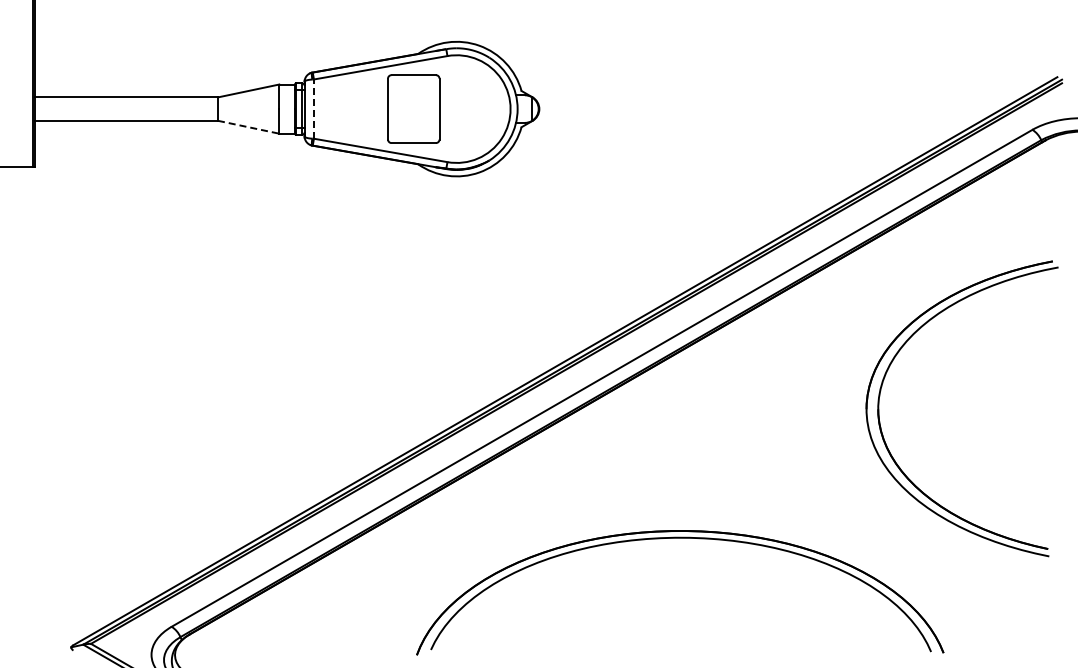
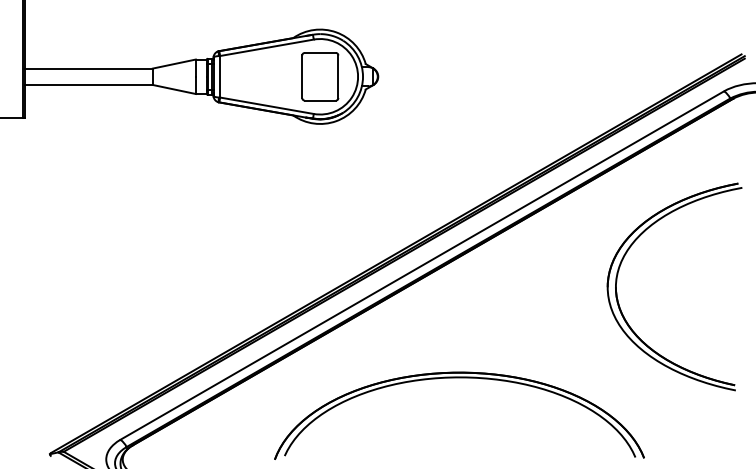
part: (413, 108) -> (320, 76), moved
line: (313, 109) -> (219, 77), dashed -> solid
line: (249, 127) -> (174, 89), dashed -> solid
part: (680, 538) -> (459, 377), moved

